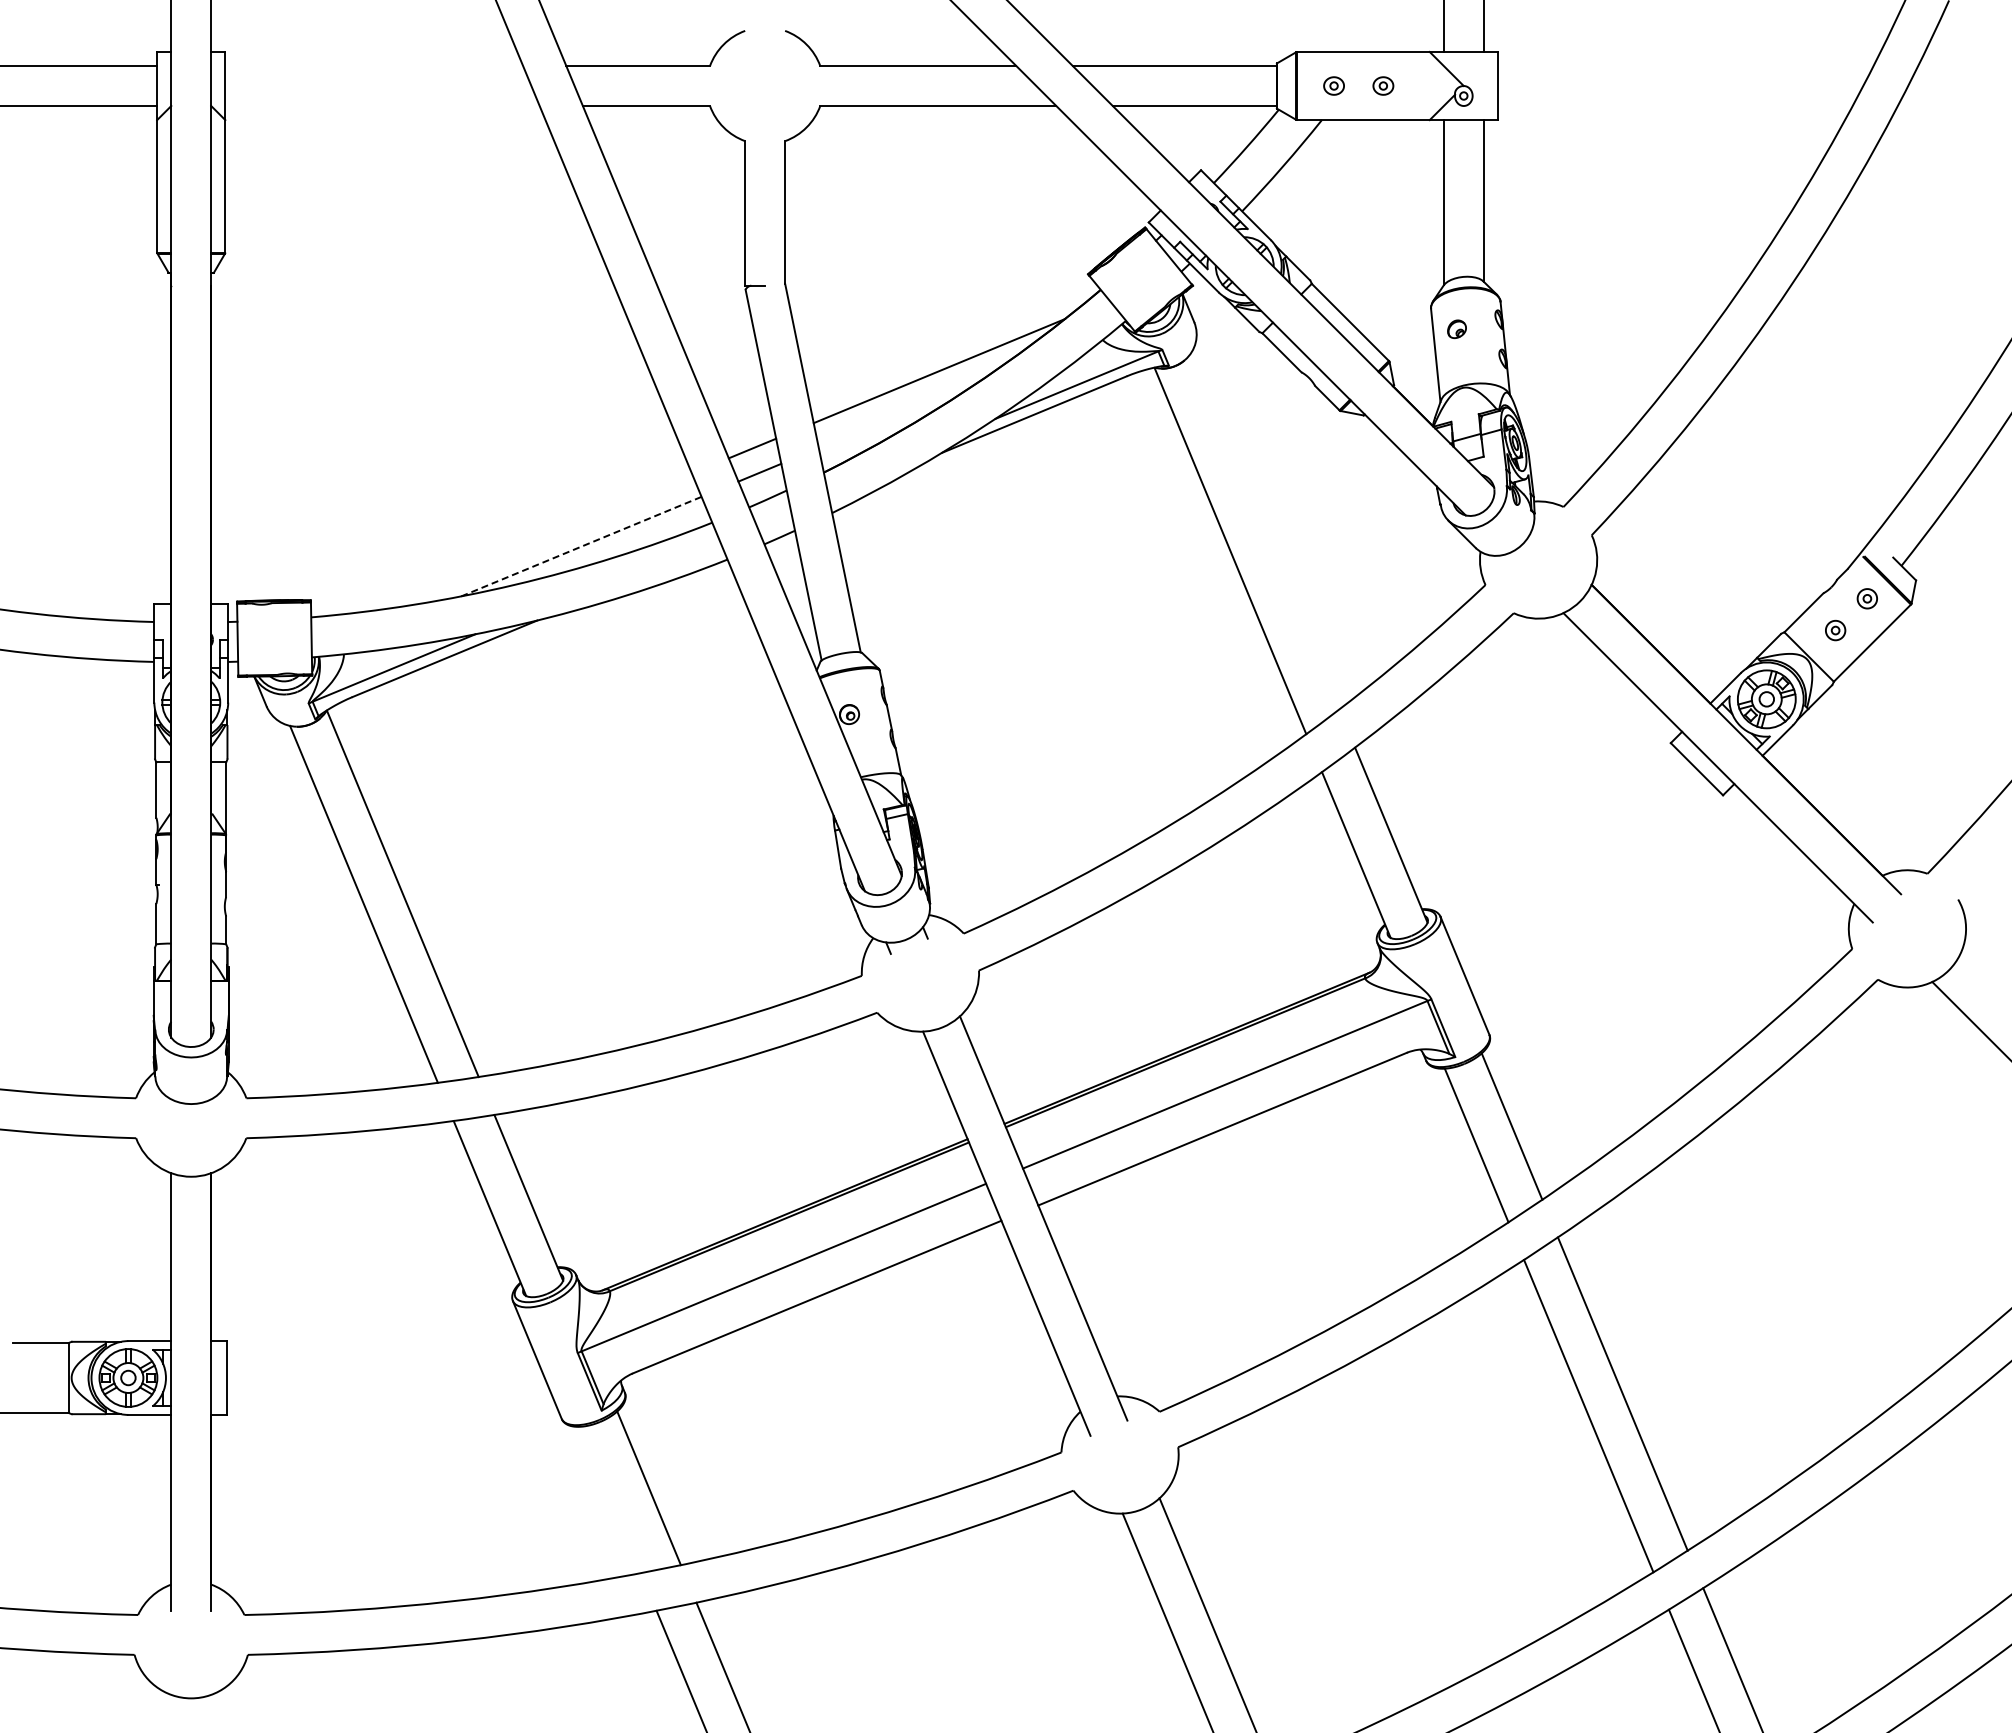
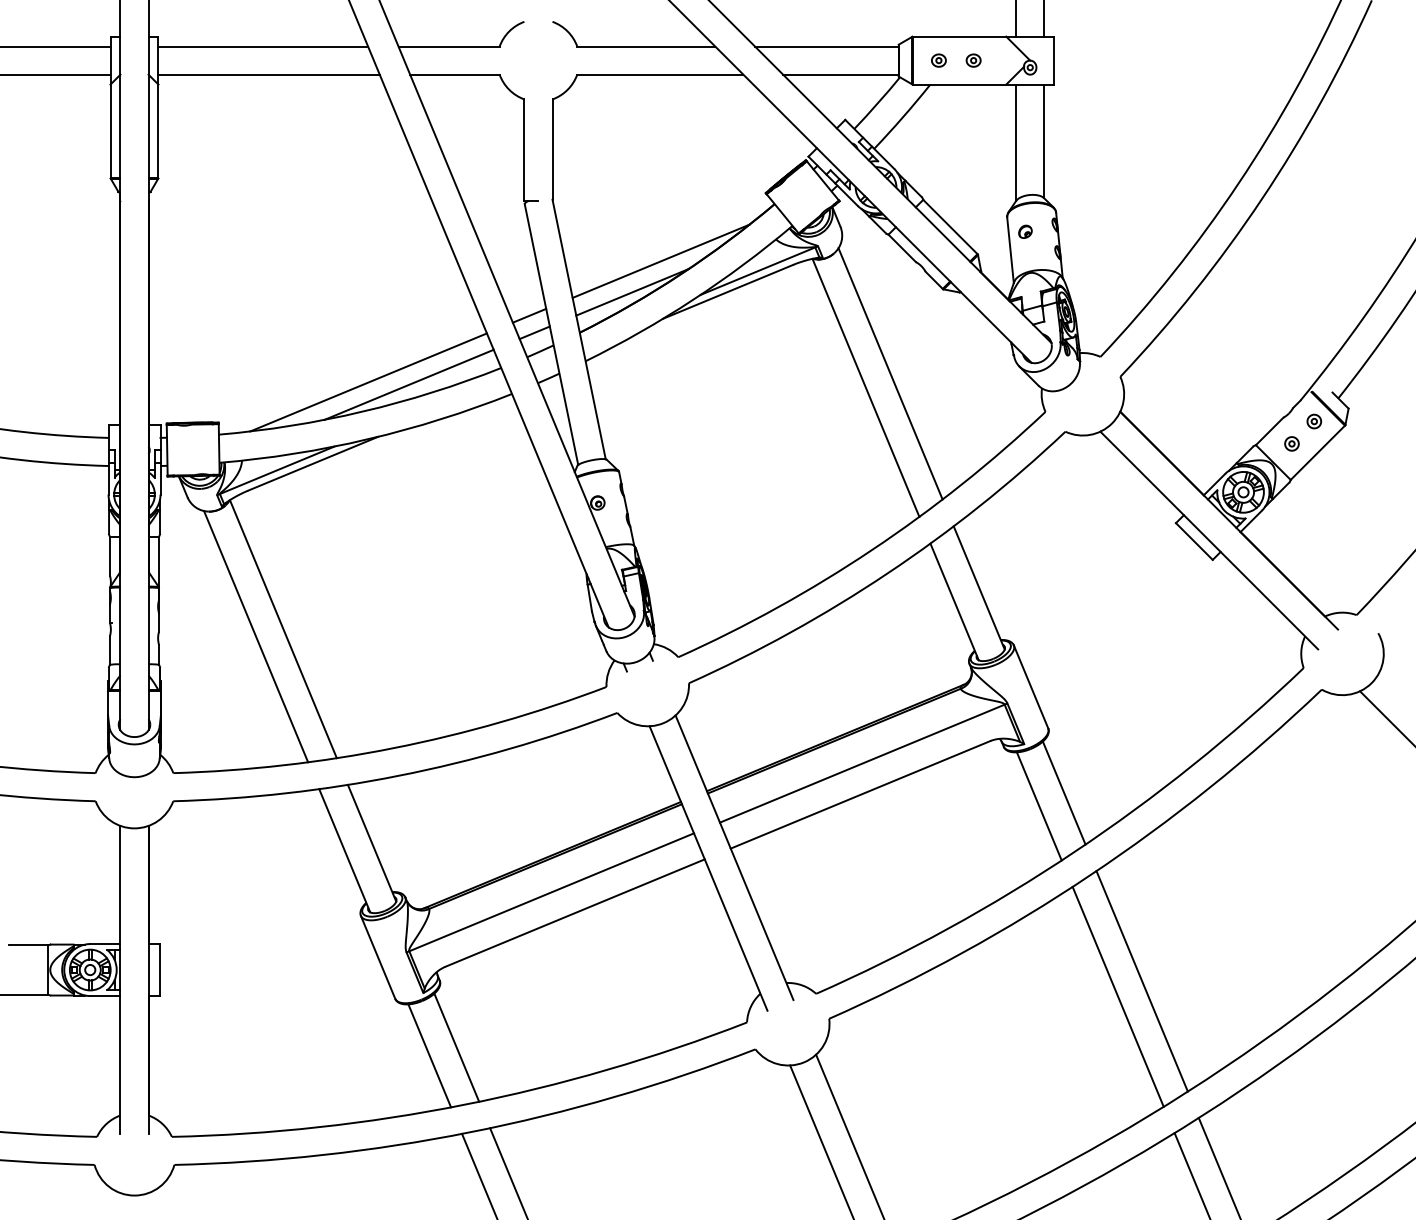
line: (374, 66) -> (263, 46), added
line: (382, 106) -> (269, 75), added
line: (898, 415) -> (632, 292), added
line: (1265, 530) -> (890, 373), added
line: (523, 542) -> (368, 381), added
line: (581, 546) -> (409, 384), dashed -> solid
line: (610, 1499) -> (429, 1055), added

